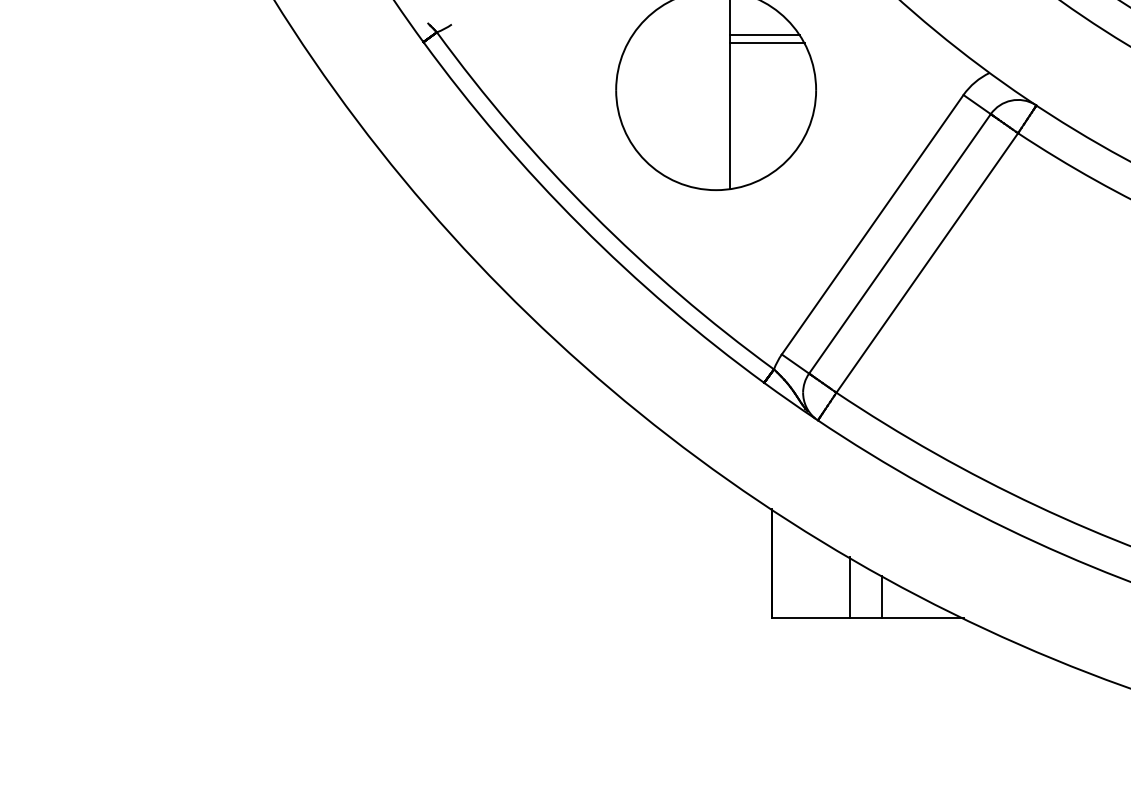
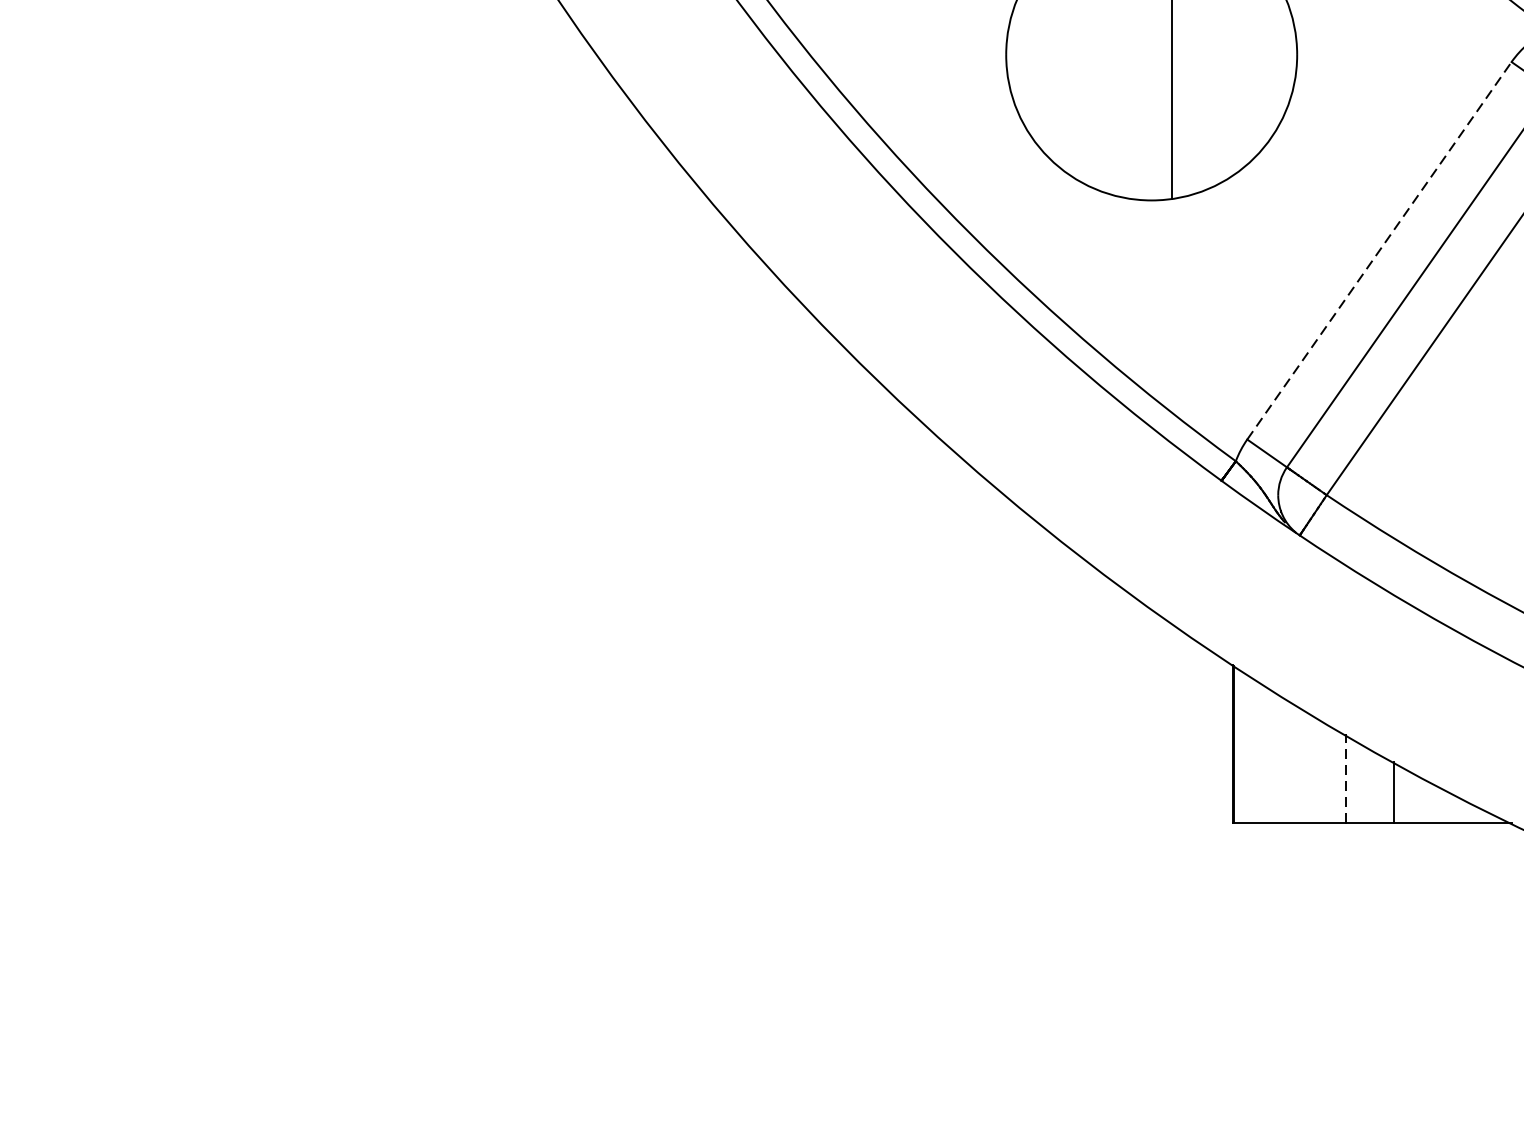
line: (872, 224) -> (1379, 250), solid -> dashed
line: (849, 586) -> (1345, 777), solid -> dashed

